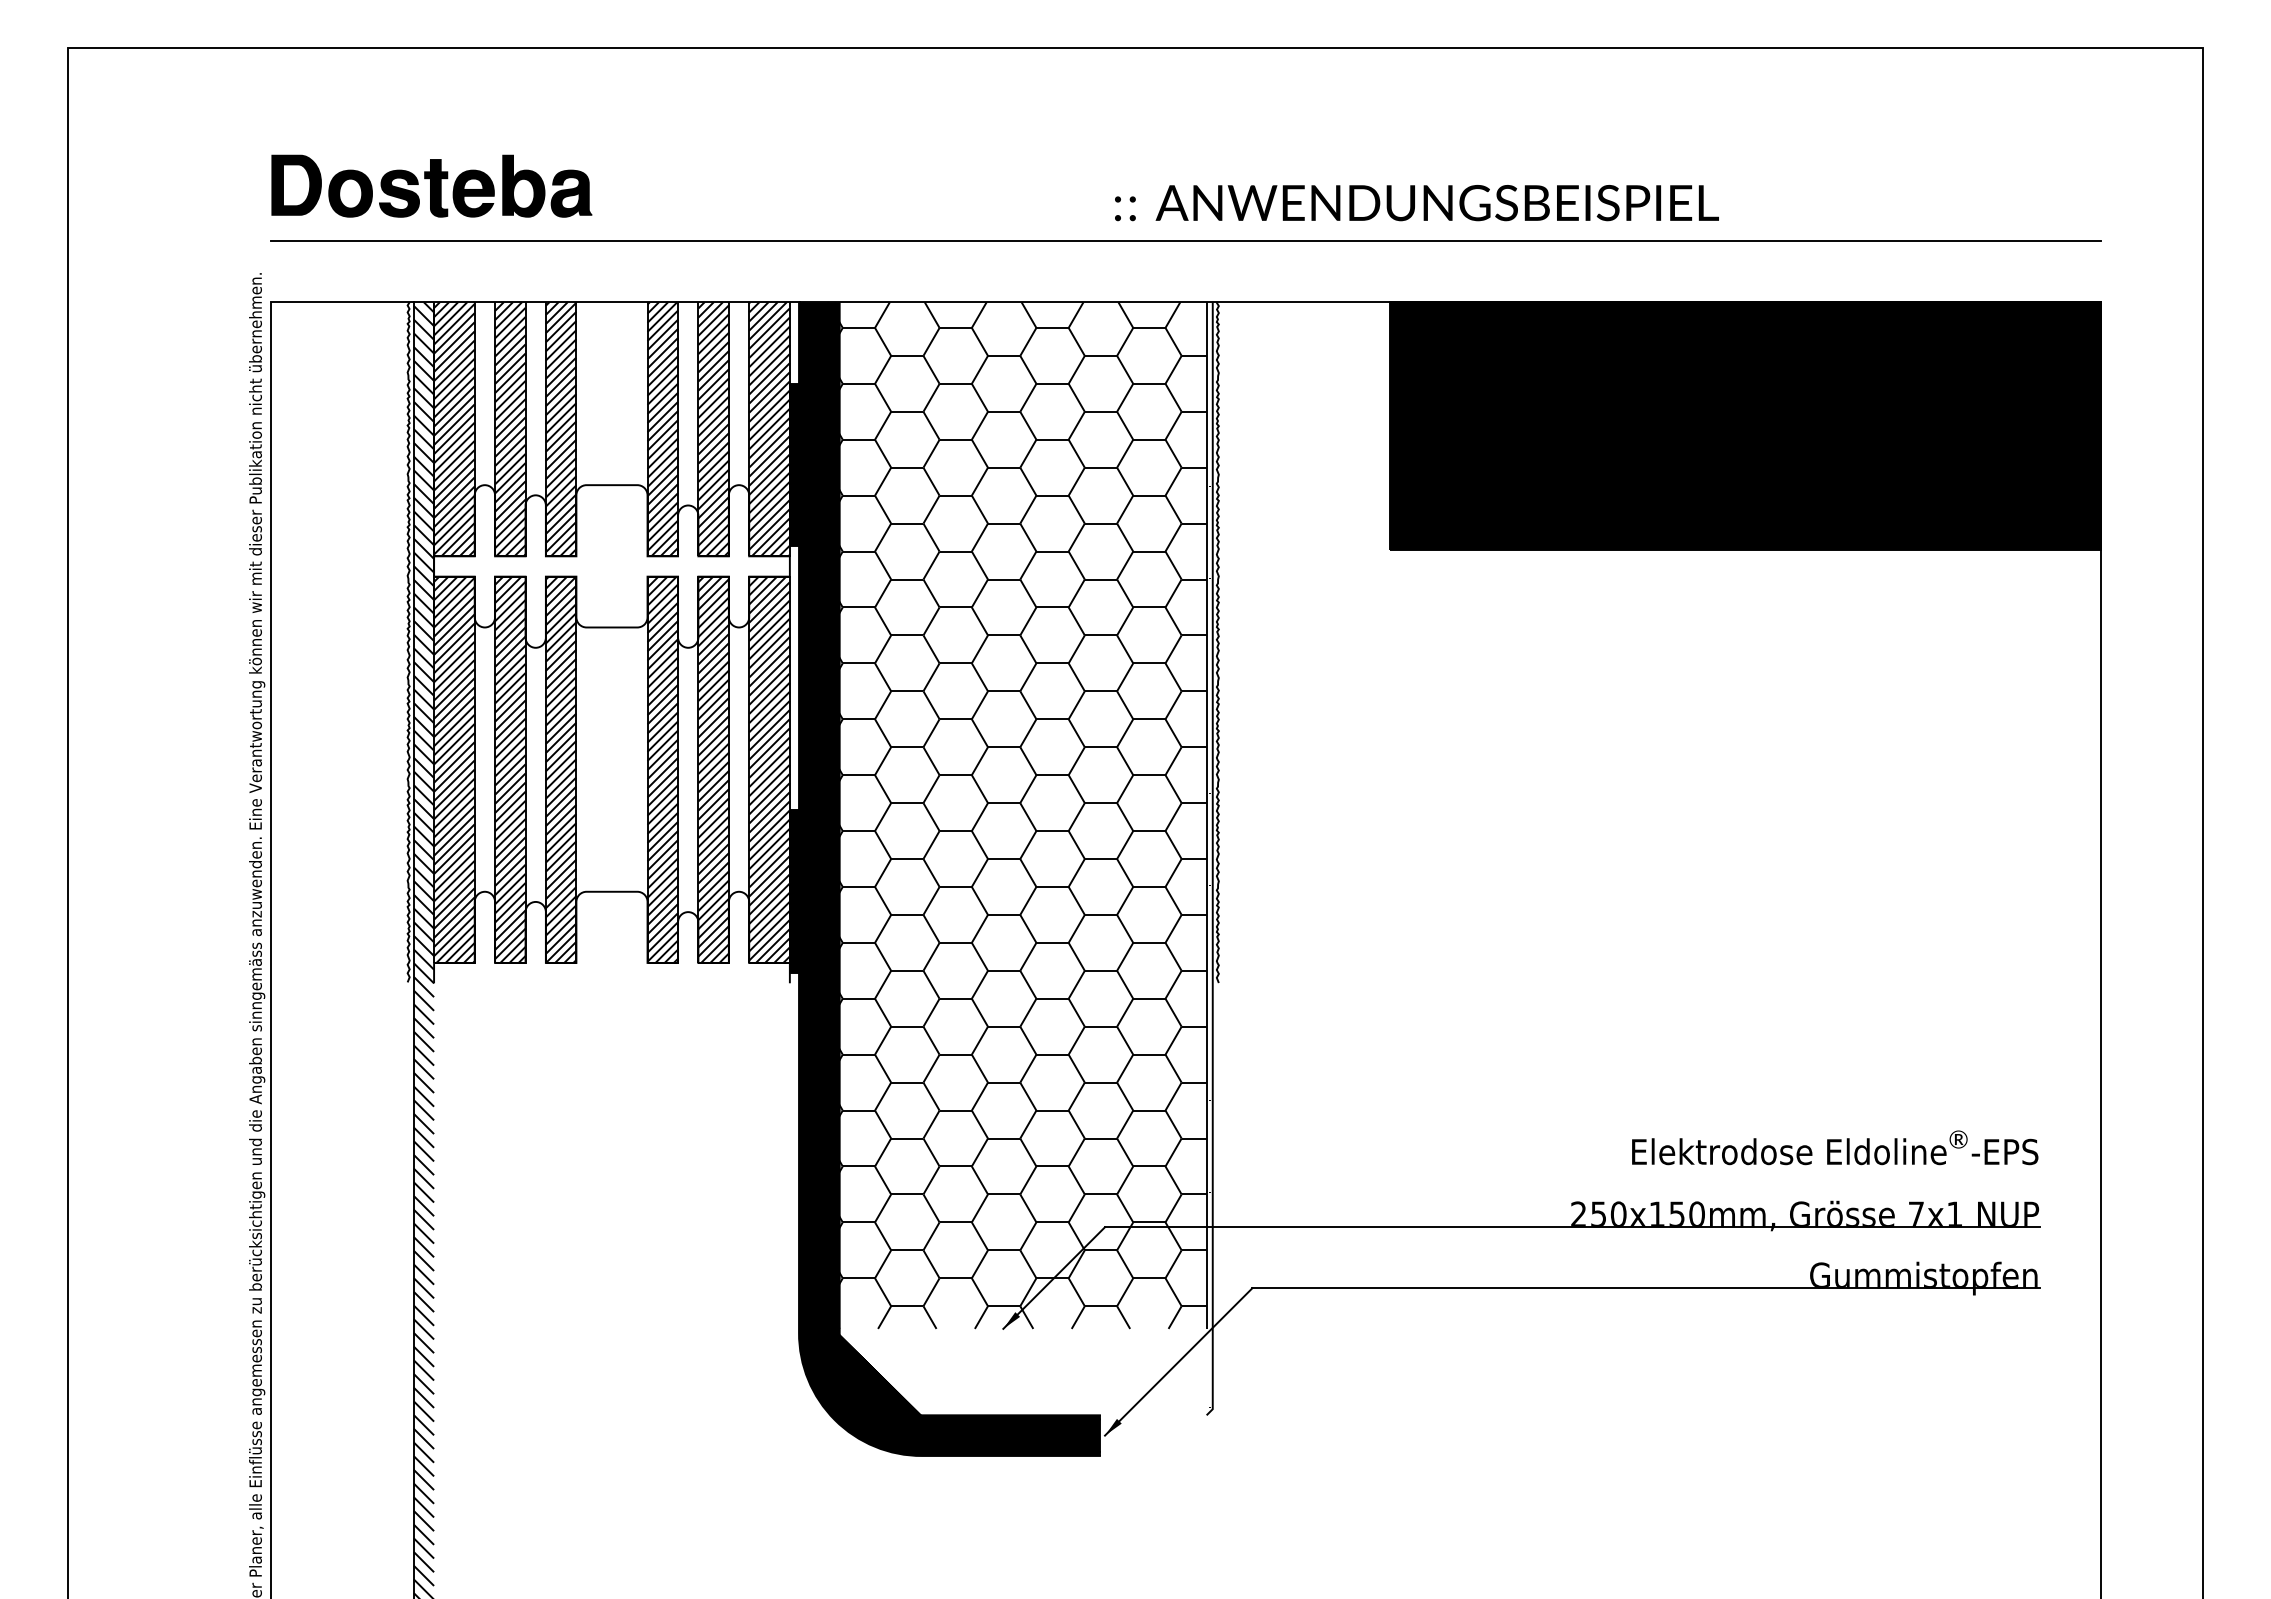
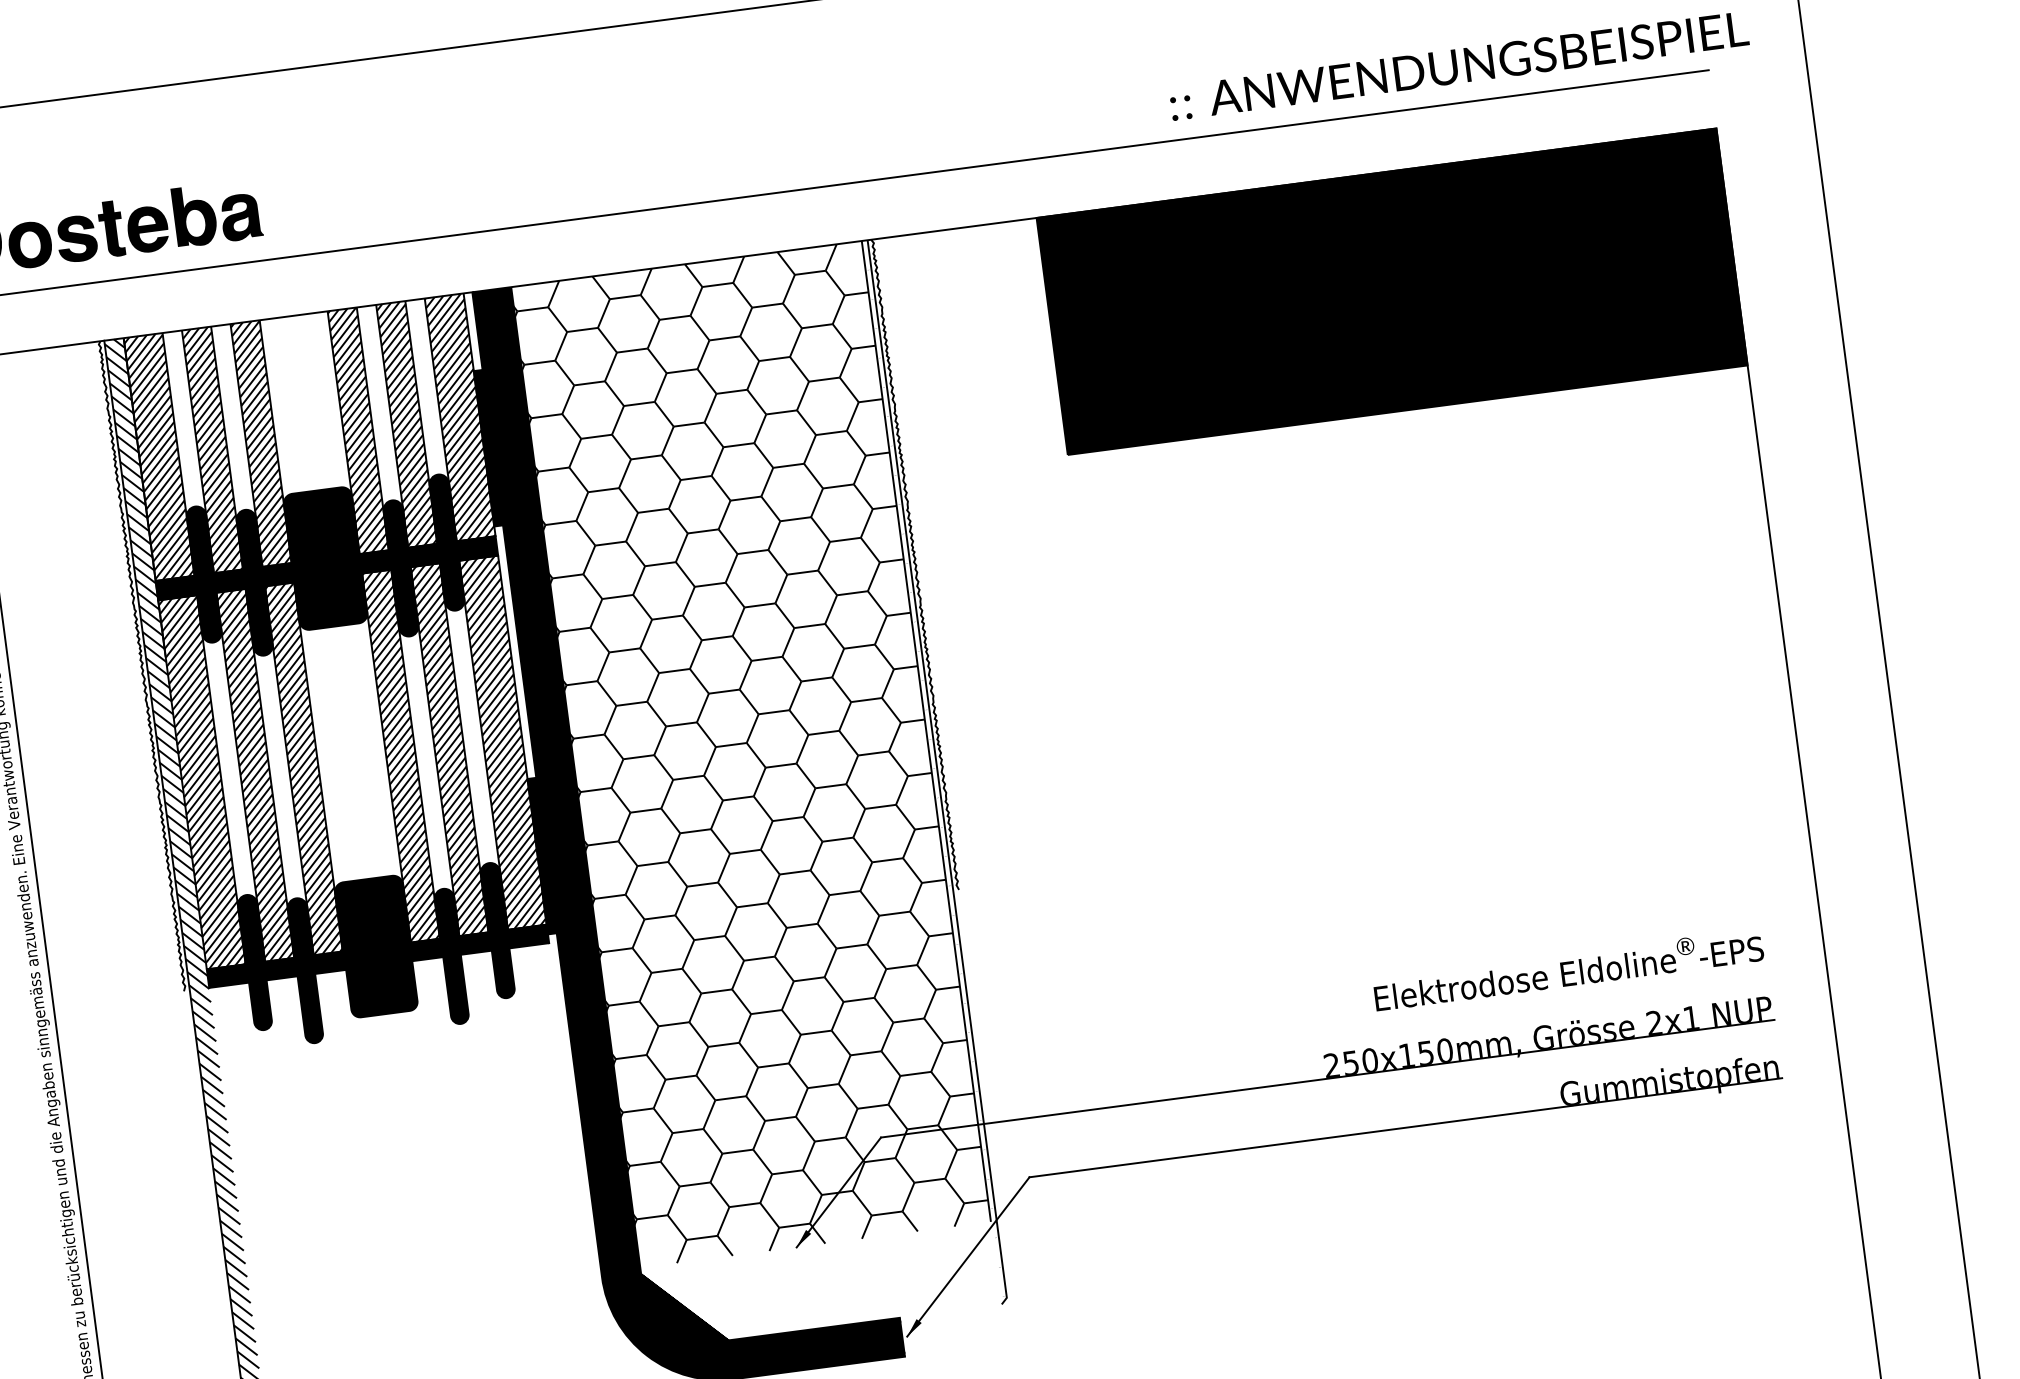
text: (1416, 203) -> (1458, 66), moved
fill: (611, 566) -> (326, 568), added
fill: (611, 972) -> (377, 956), added
text: (1915, 1213) -> (1653, 1022), 7x1 -> 2x1

